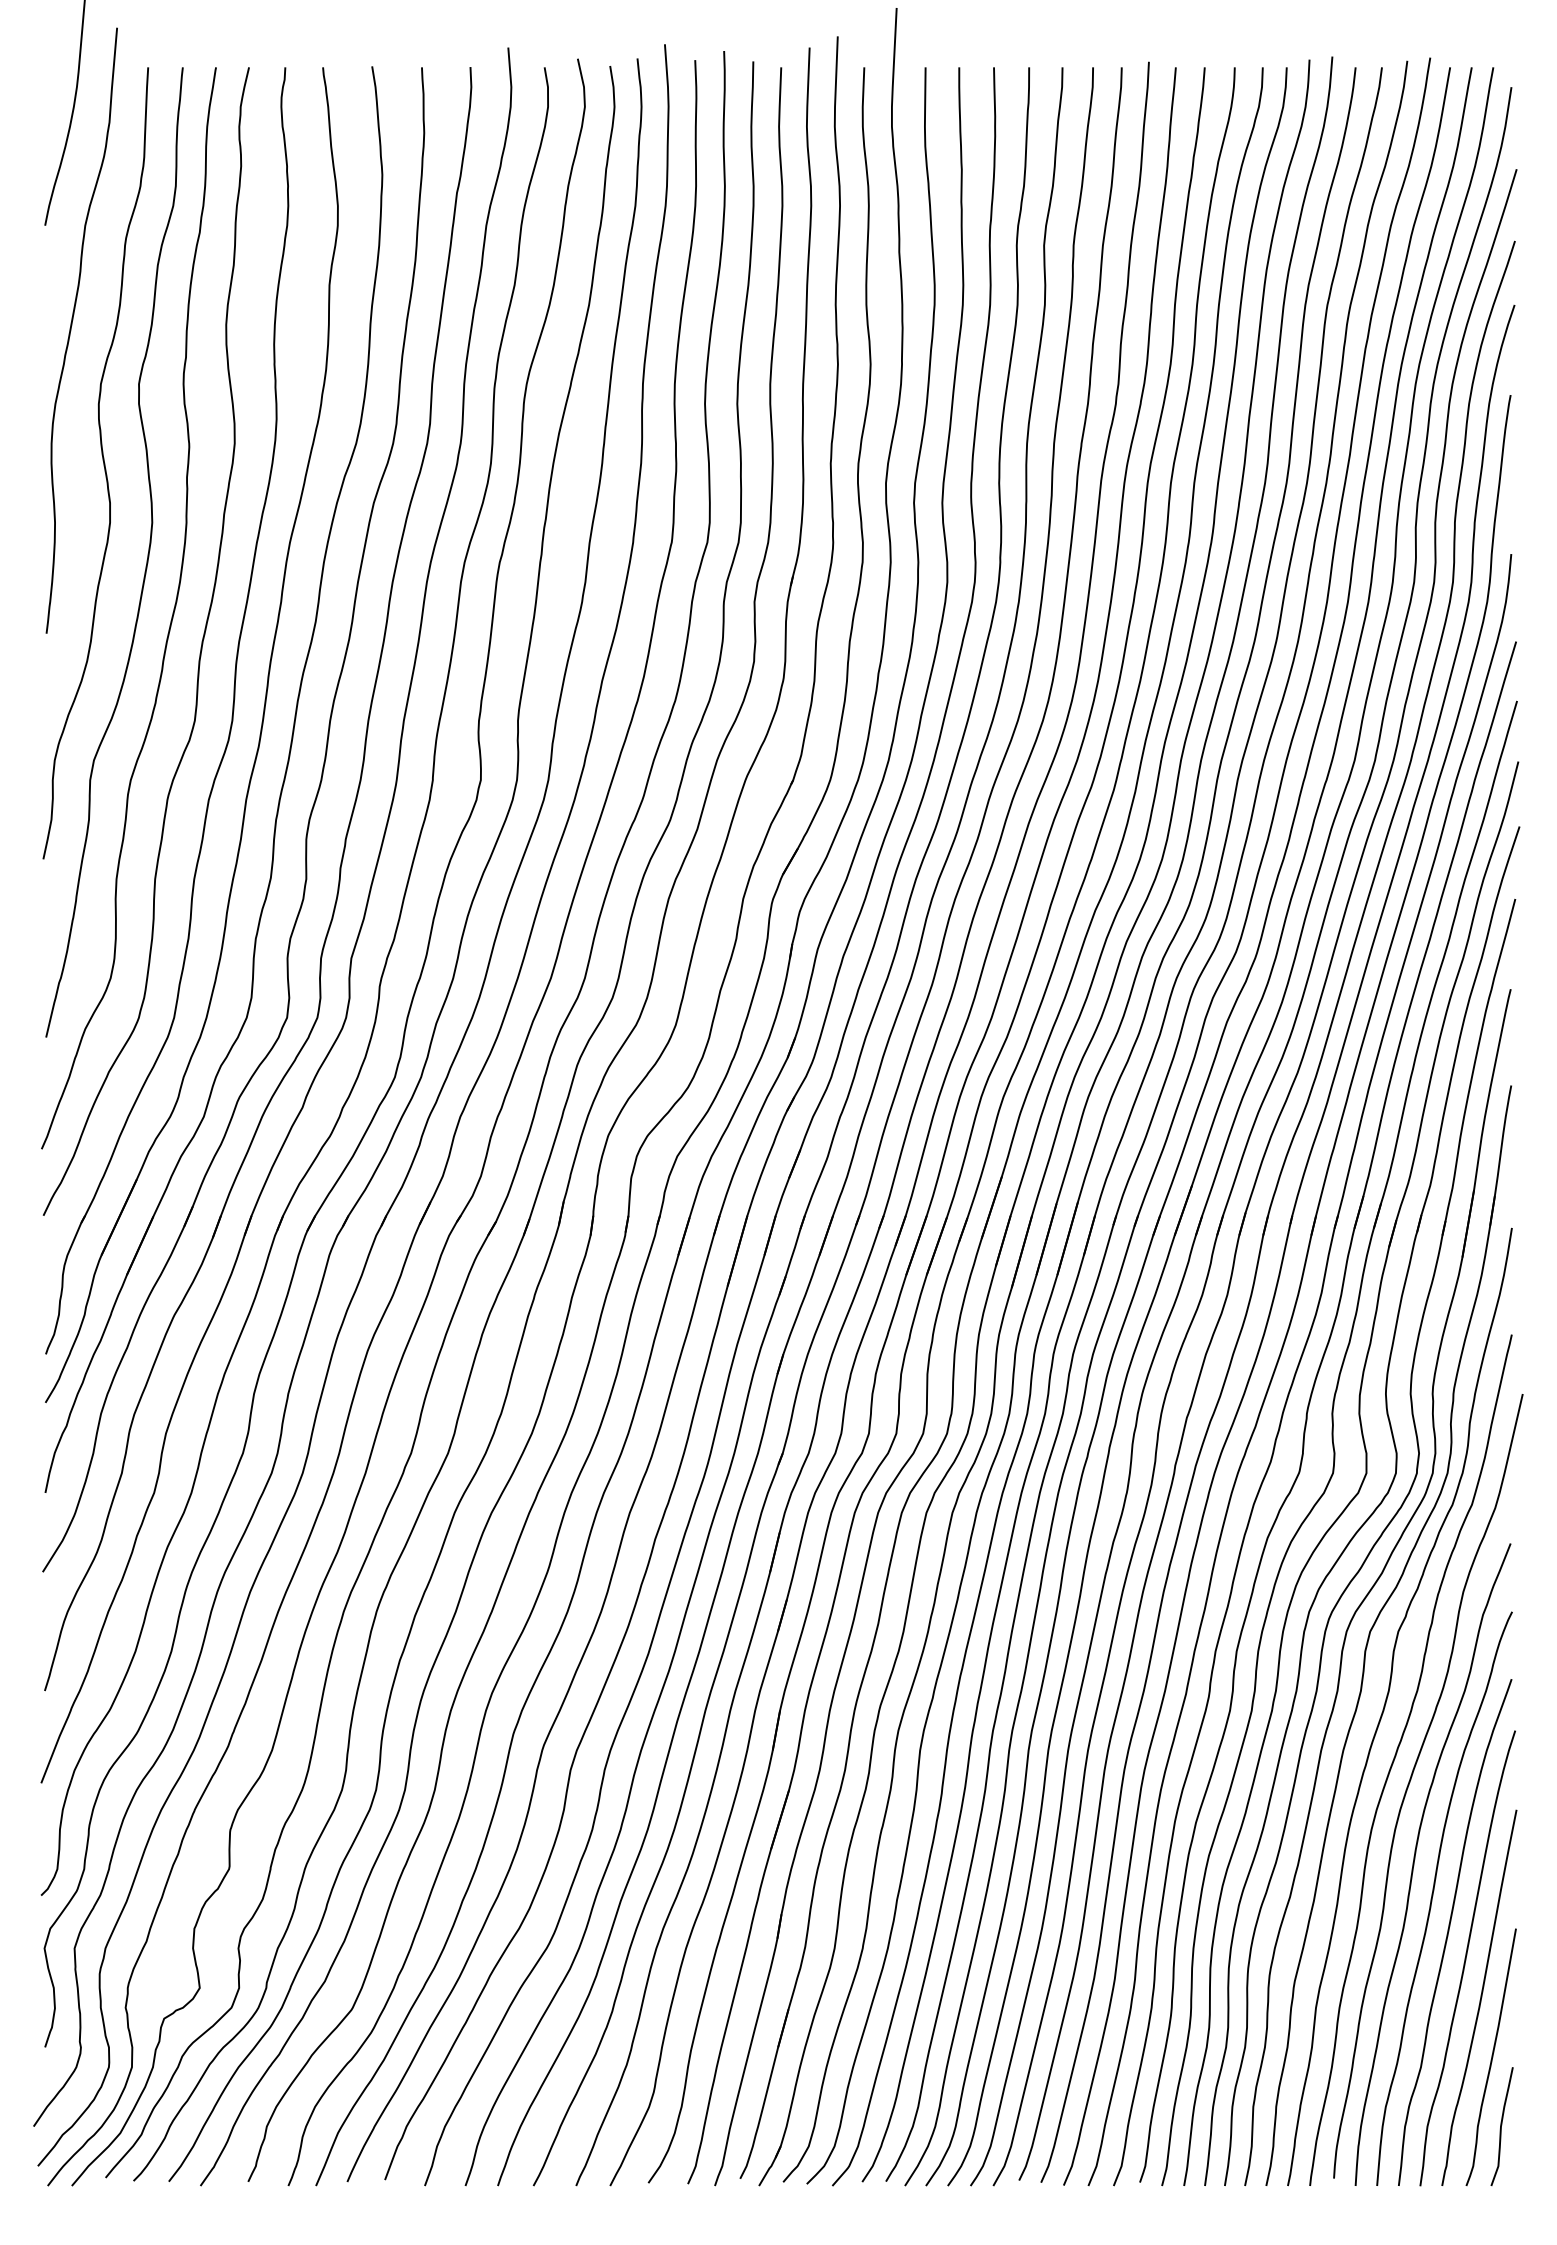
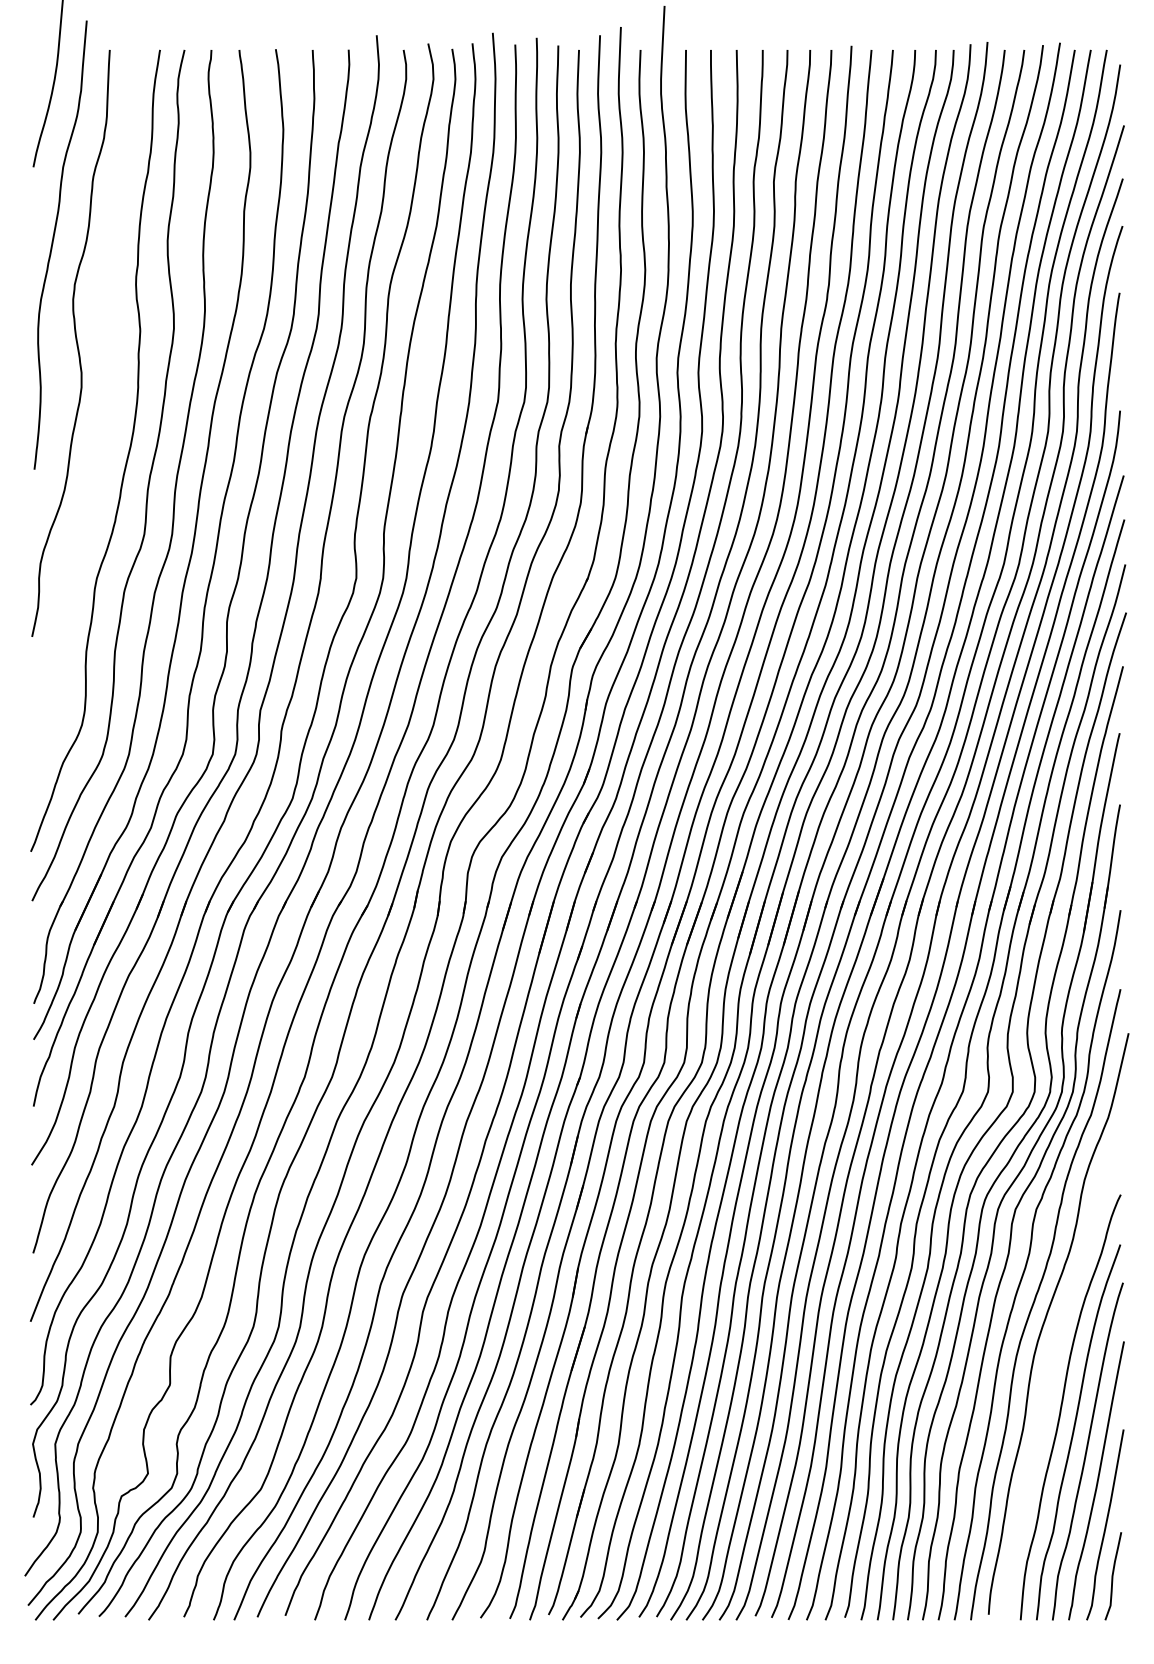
curve: (146, 560) -> (108, 415), removed
curve: (1415, 1859) -> (1049, 1378), removed

